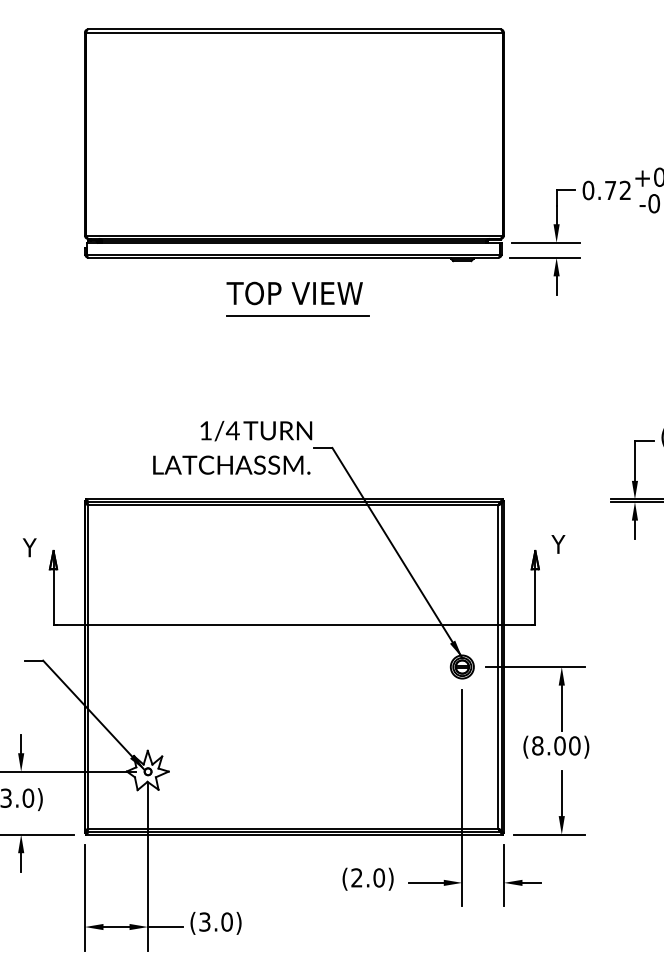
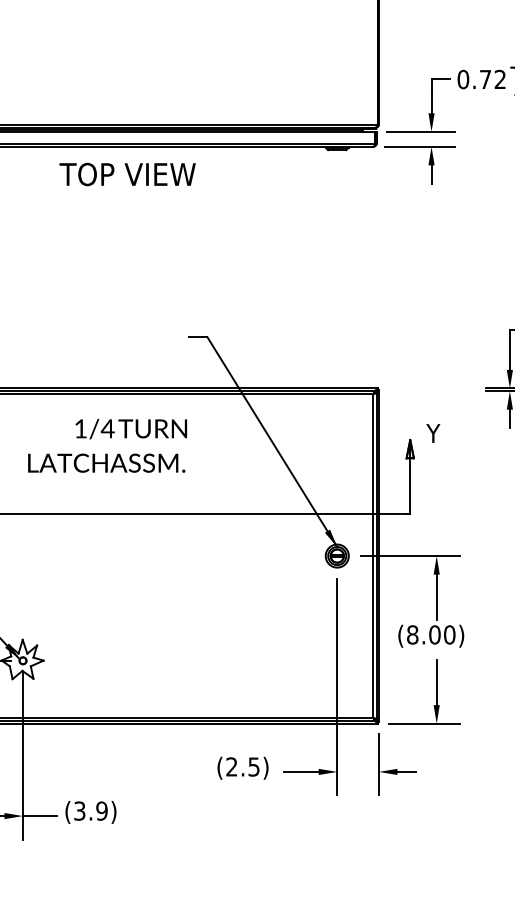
text: (294, 293) -> (127, 174), moved
line: (297, 315) -> (172, 204), removed
text: (232, 447) -> (107, 445), moved
text: (378, 877) -> (253, 766), (2.0) -> (2.5)
text: (226, 921) -> (101, 810), (3.0) -> (3.9)

